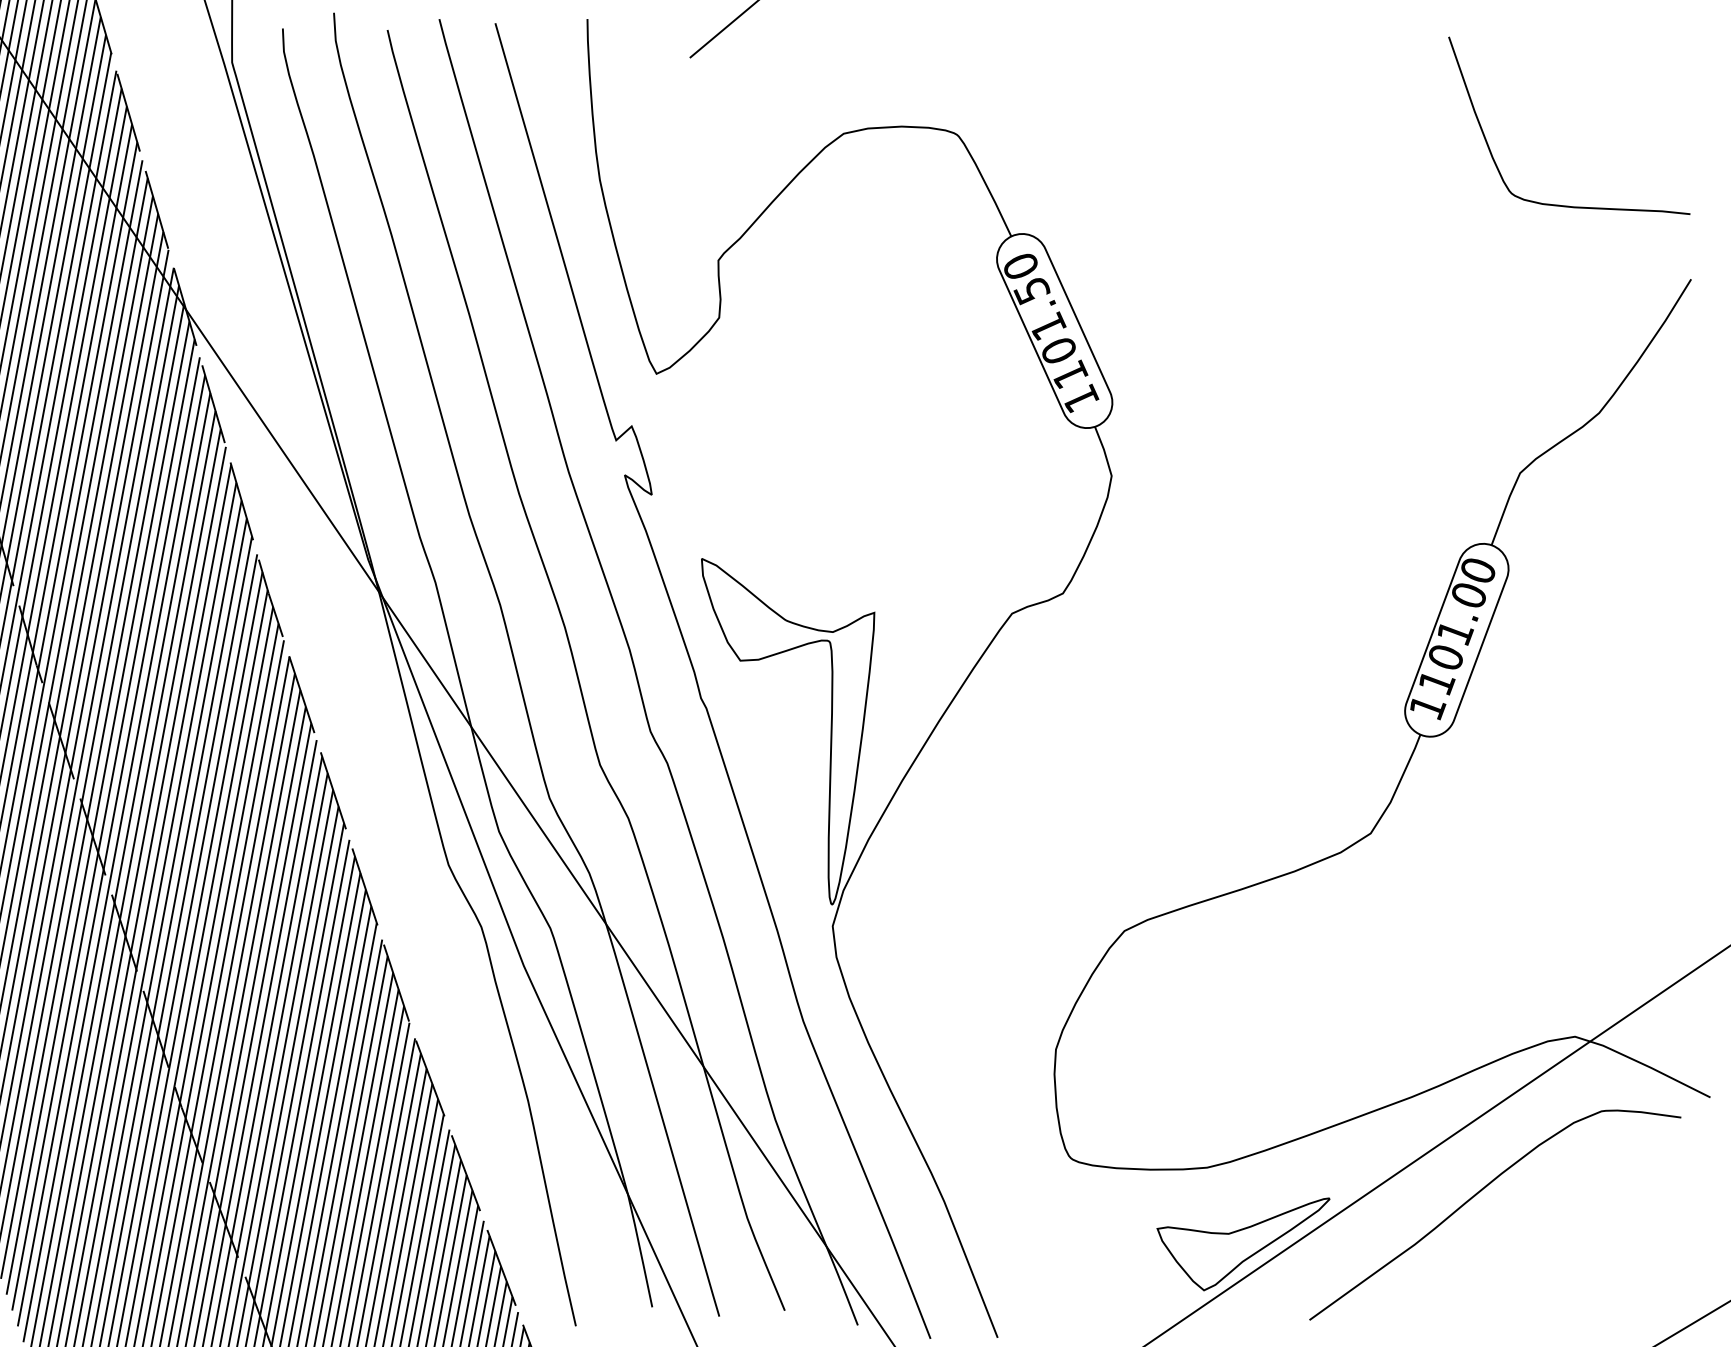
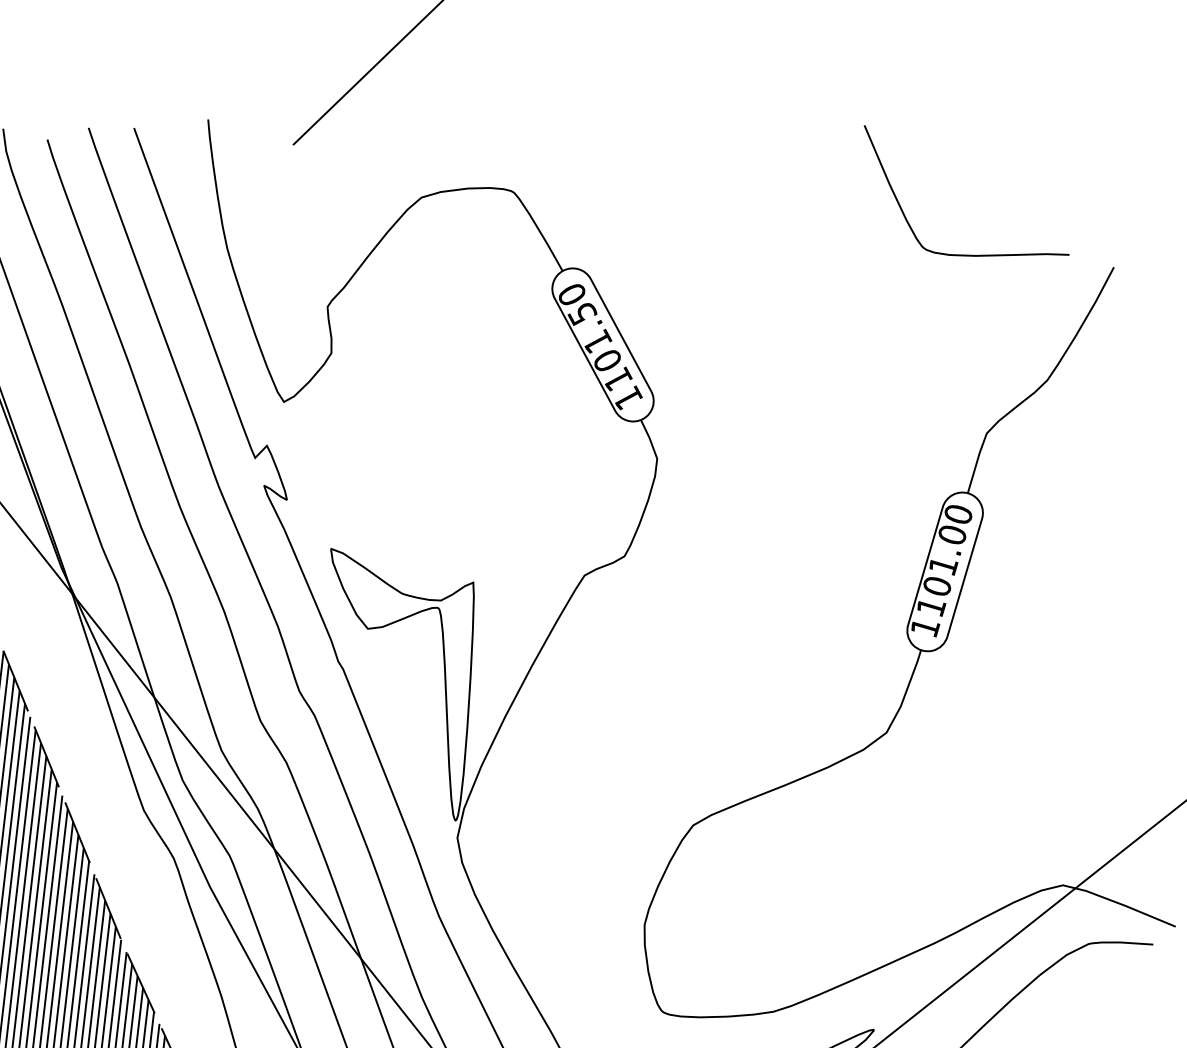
curve: (1559, 204) -> (963, 254), moved

